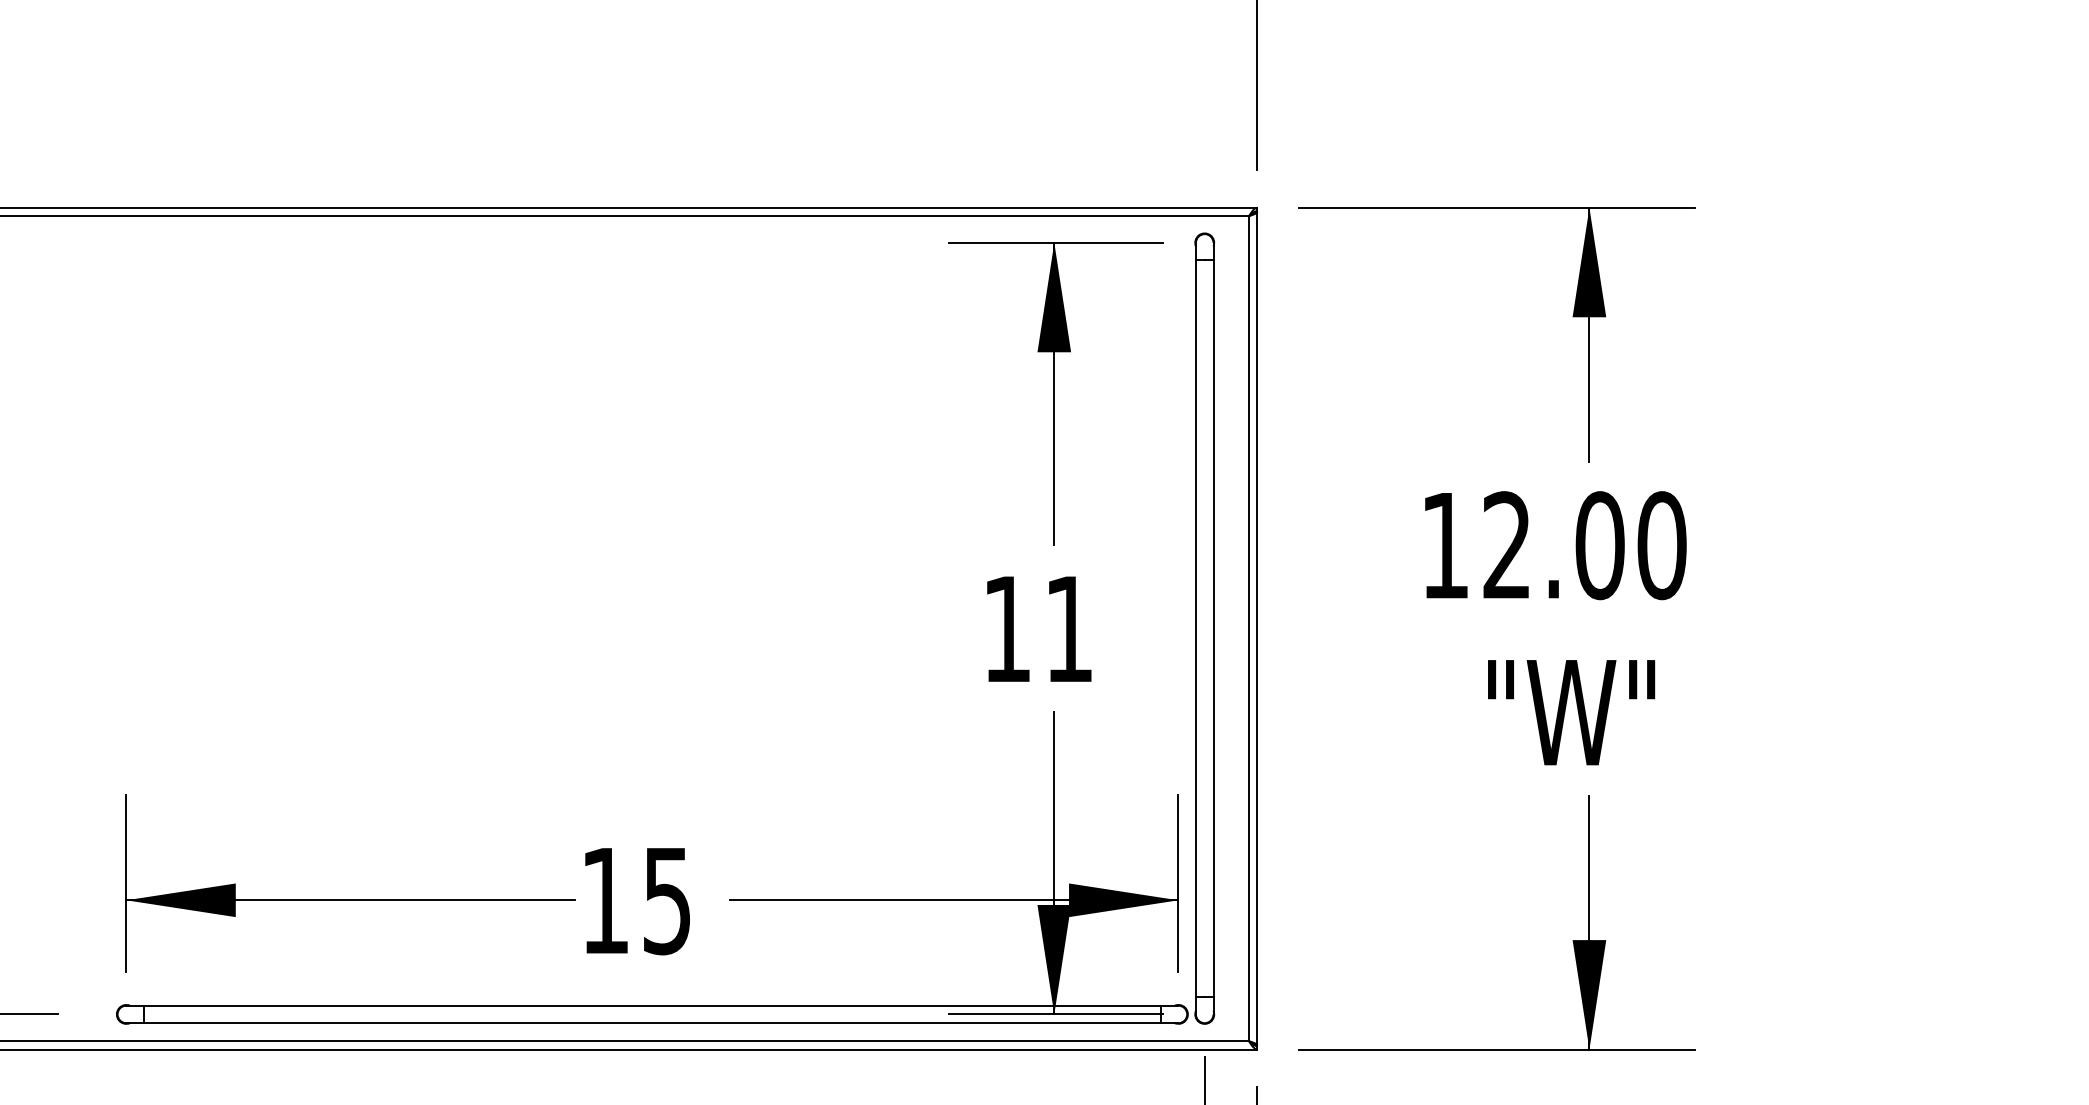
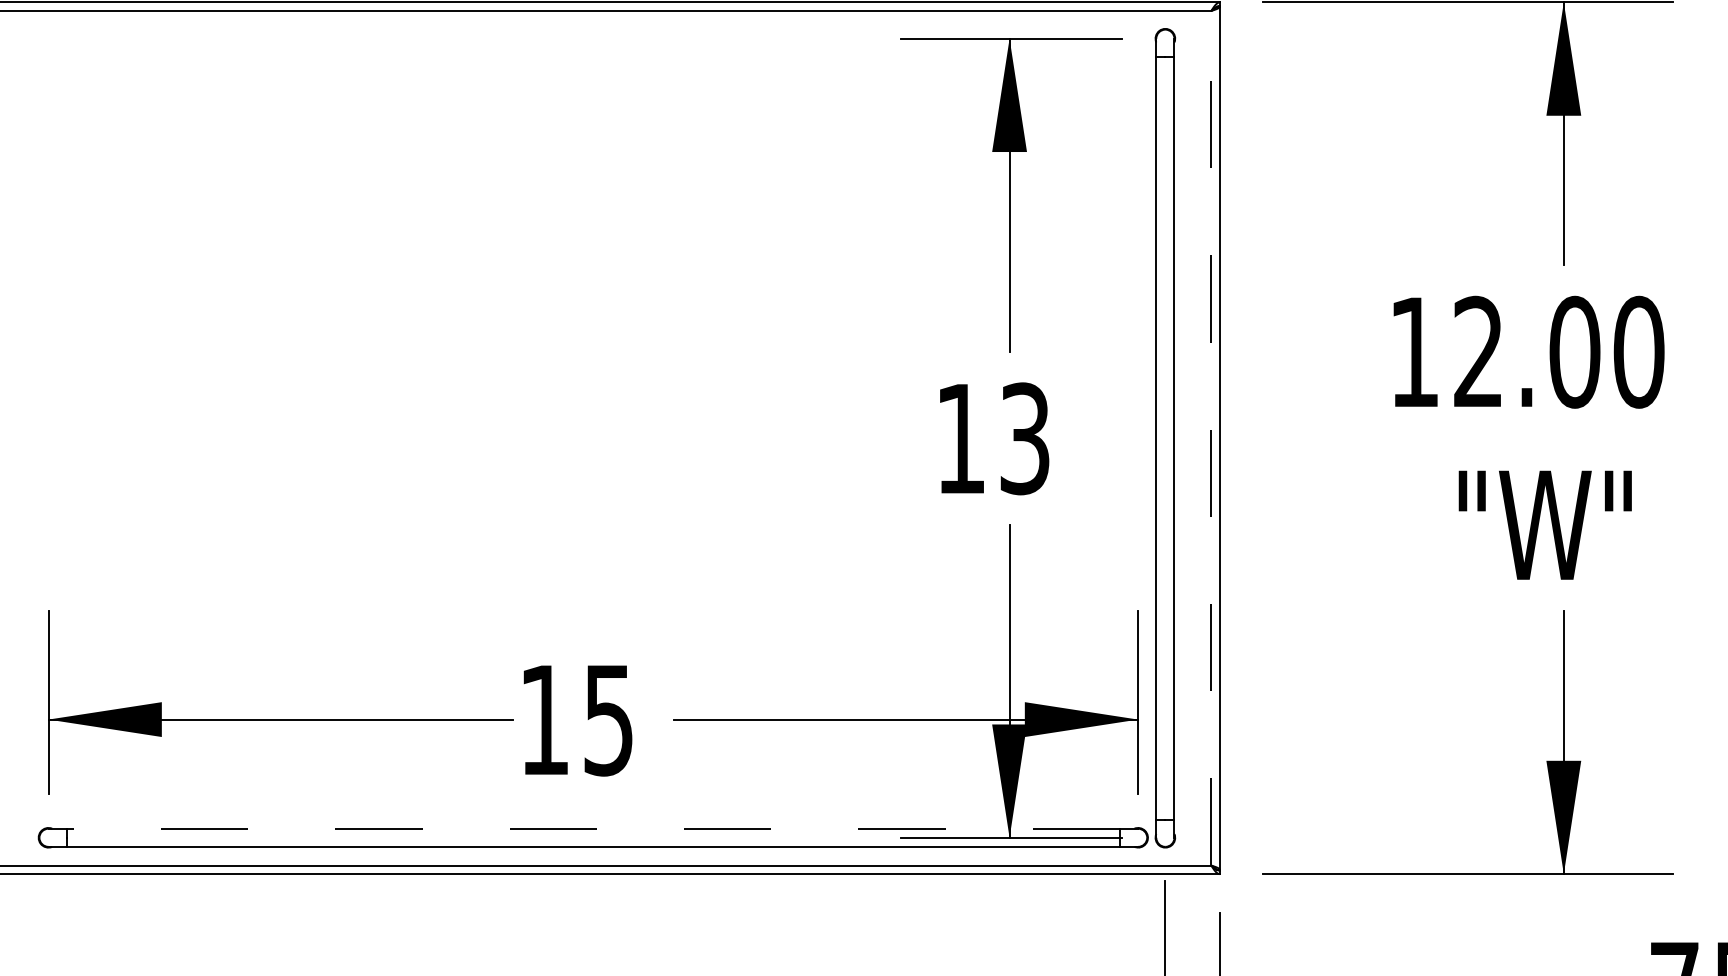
text: (1068, 628) -> (1024, 438), 11 -> 13
line: (1249, 628) -> (1211, 438), solid -> dashed
line: (652, 1005) -> (593, 828), solid -> dashed

